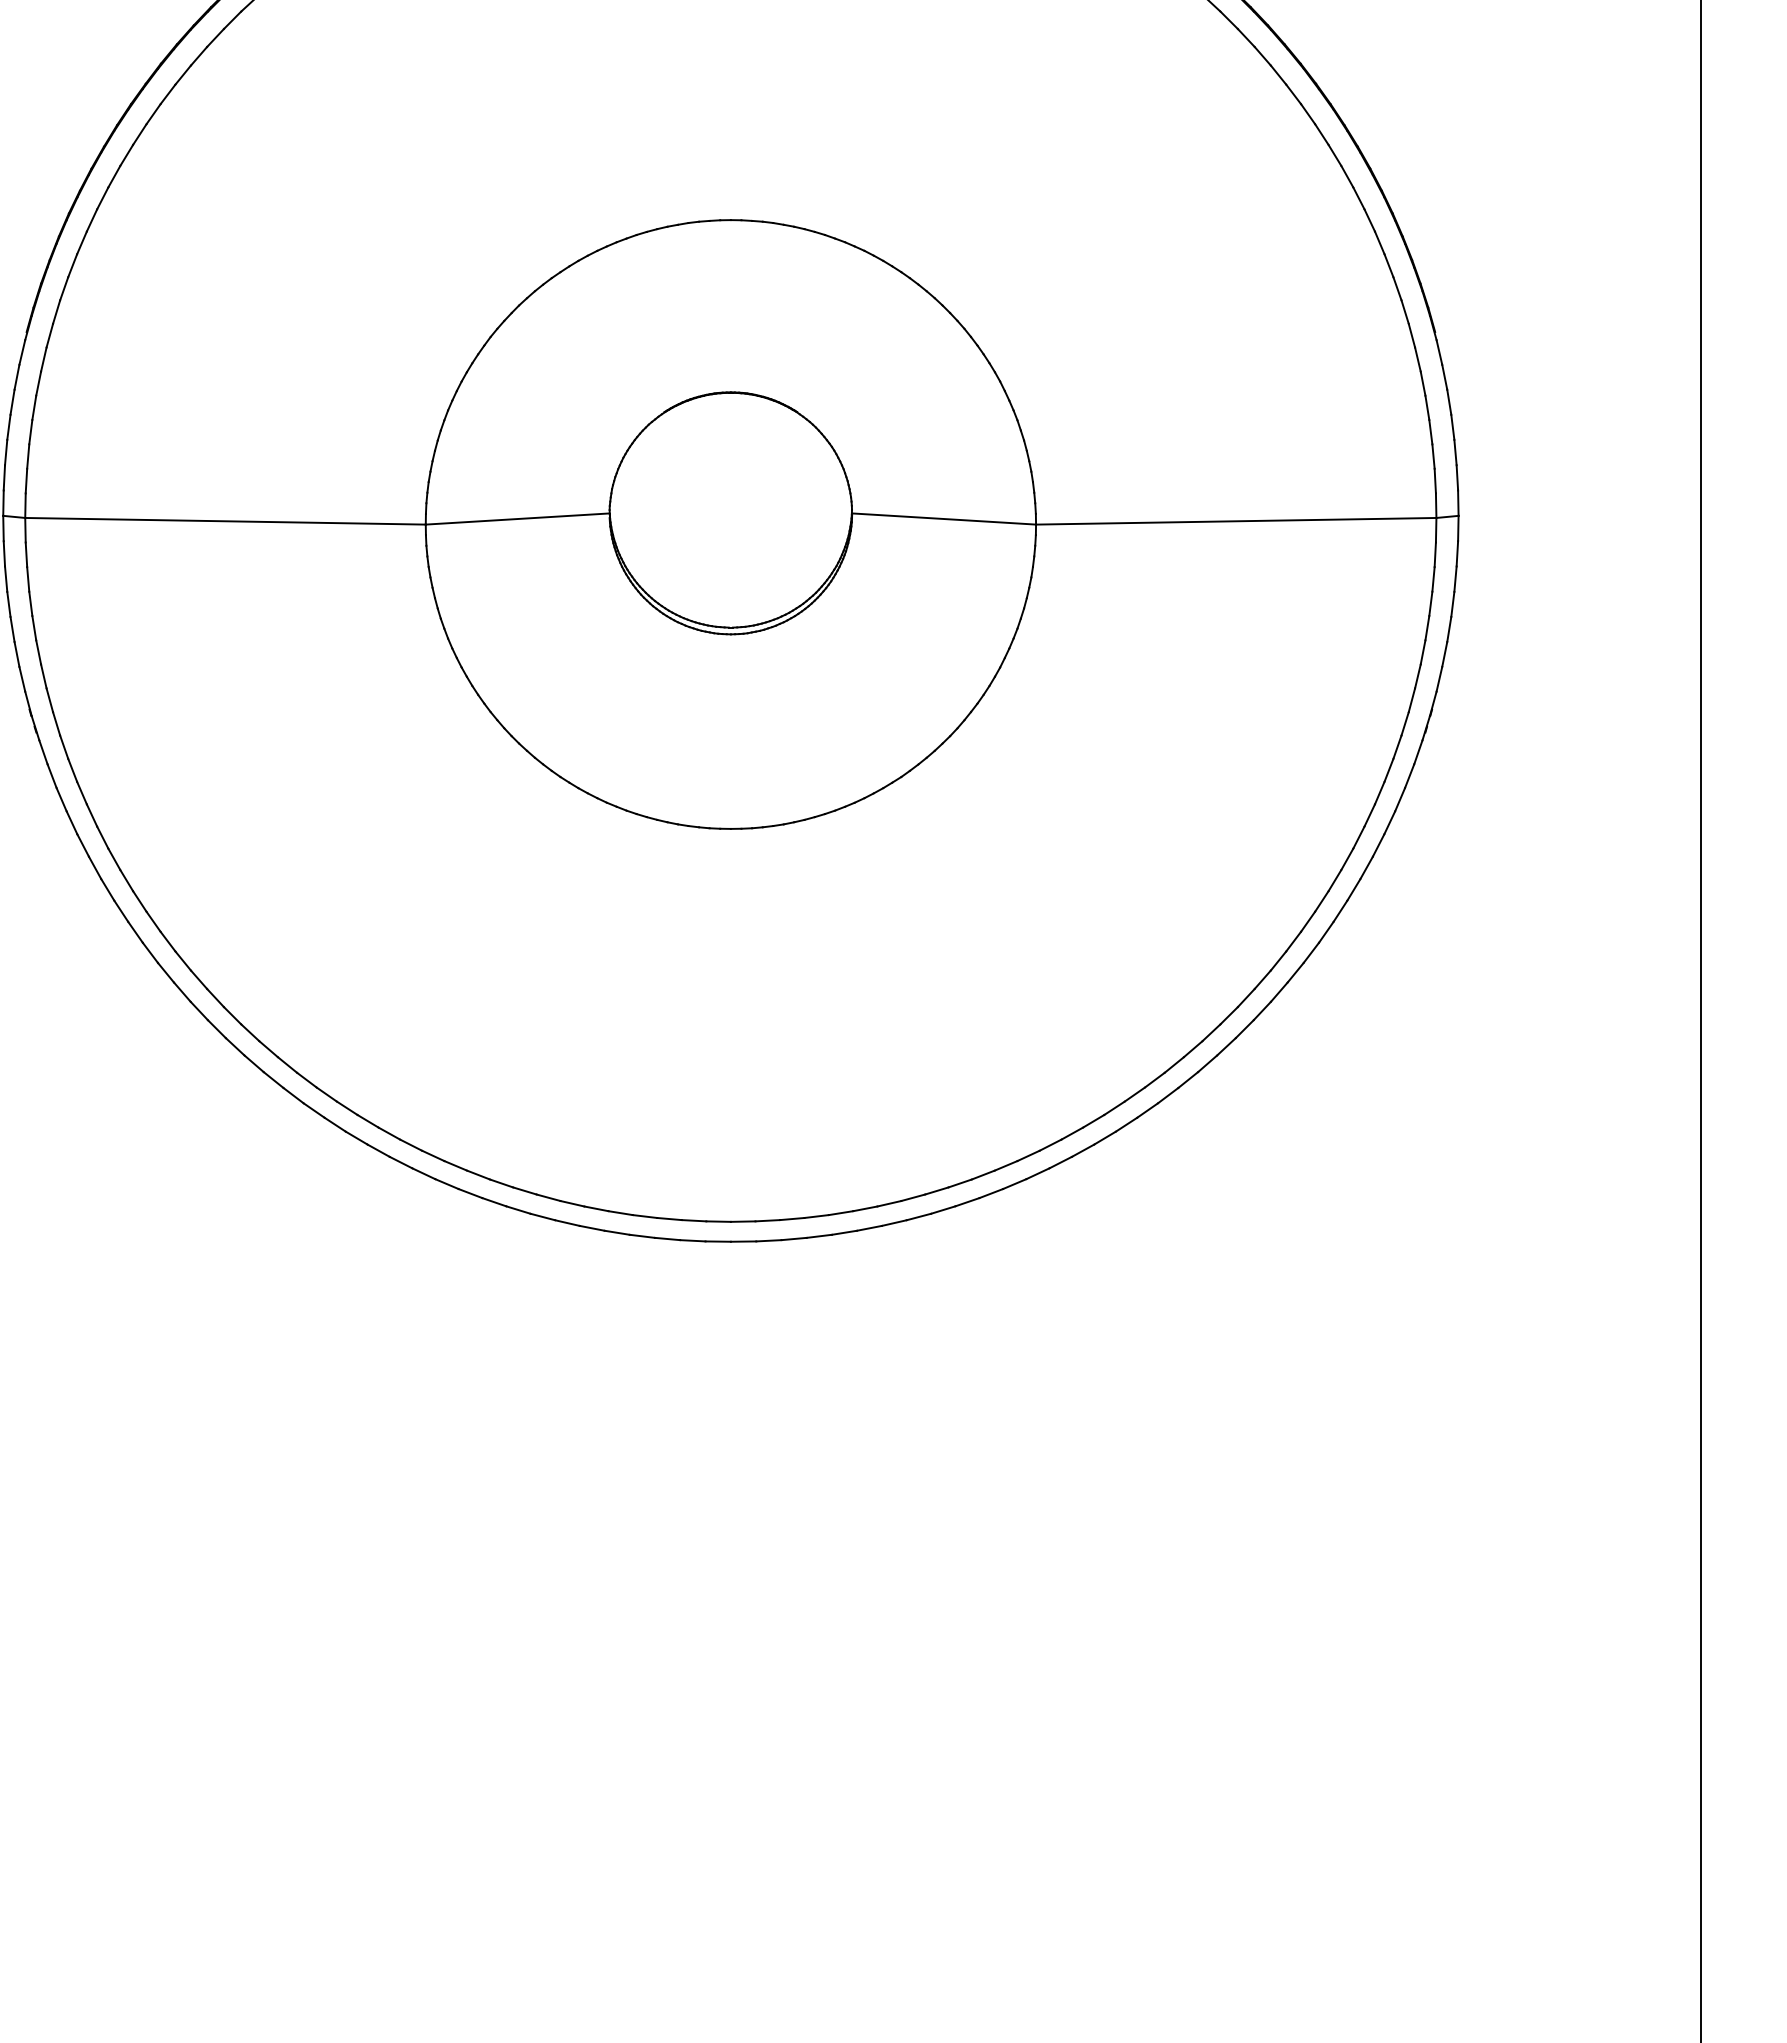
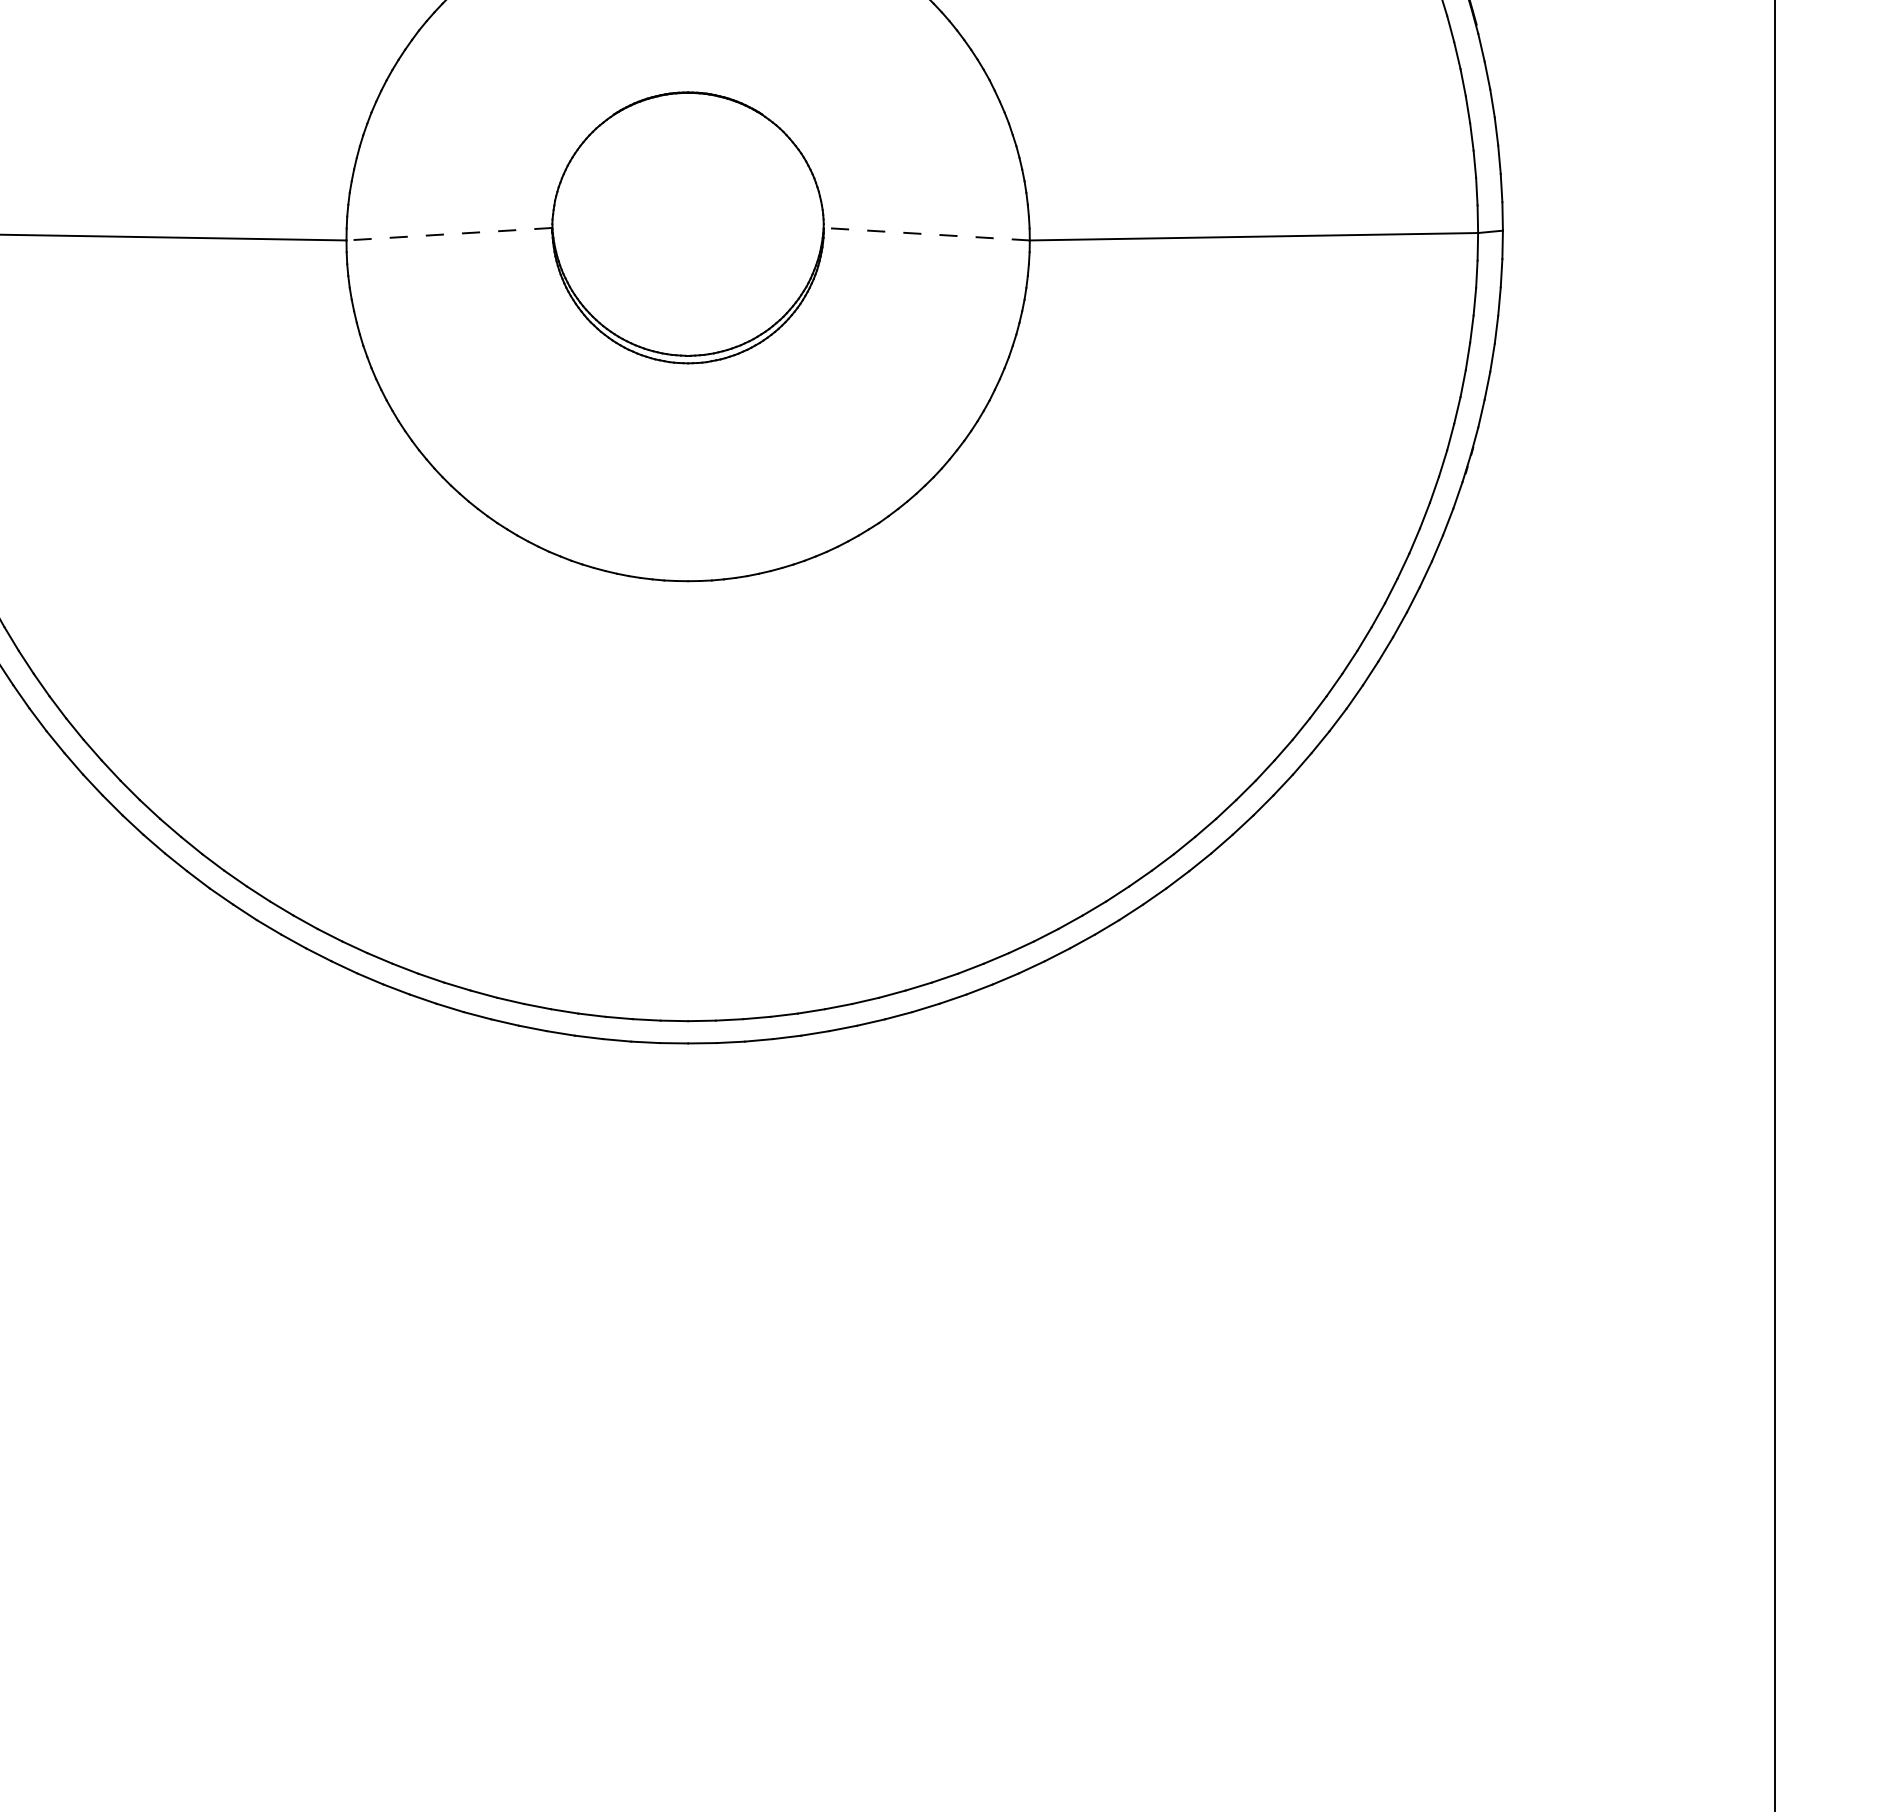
line: (943, 518) -> (926, 233), solid -> dashed
line: (517, 519) -> (449, 234), solid -> dashed

